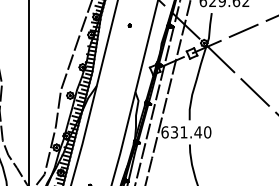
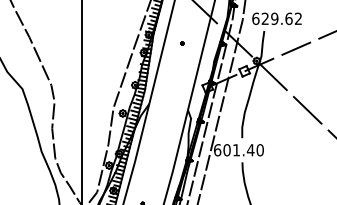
text: (173, 132) -> (226, 150), 631.40 -> 601.40

